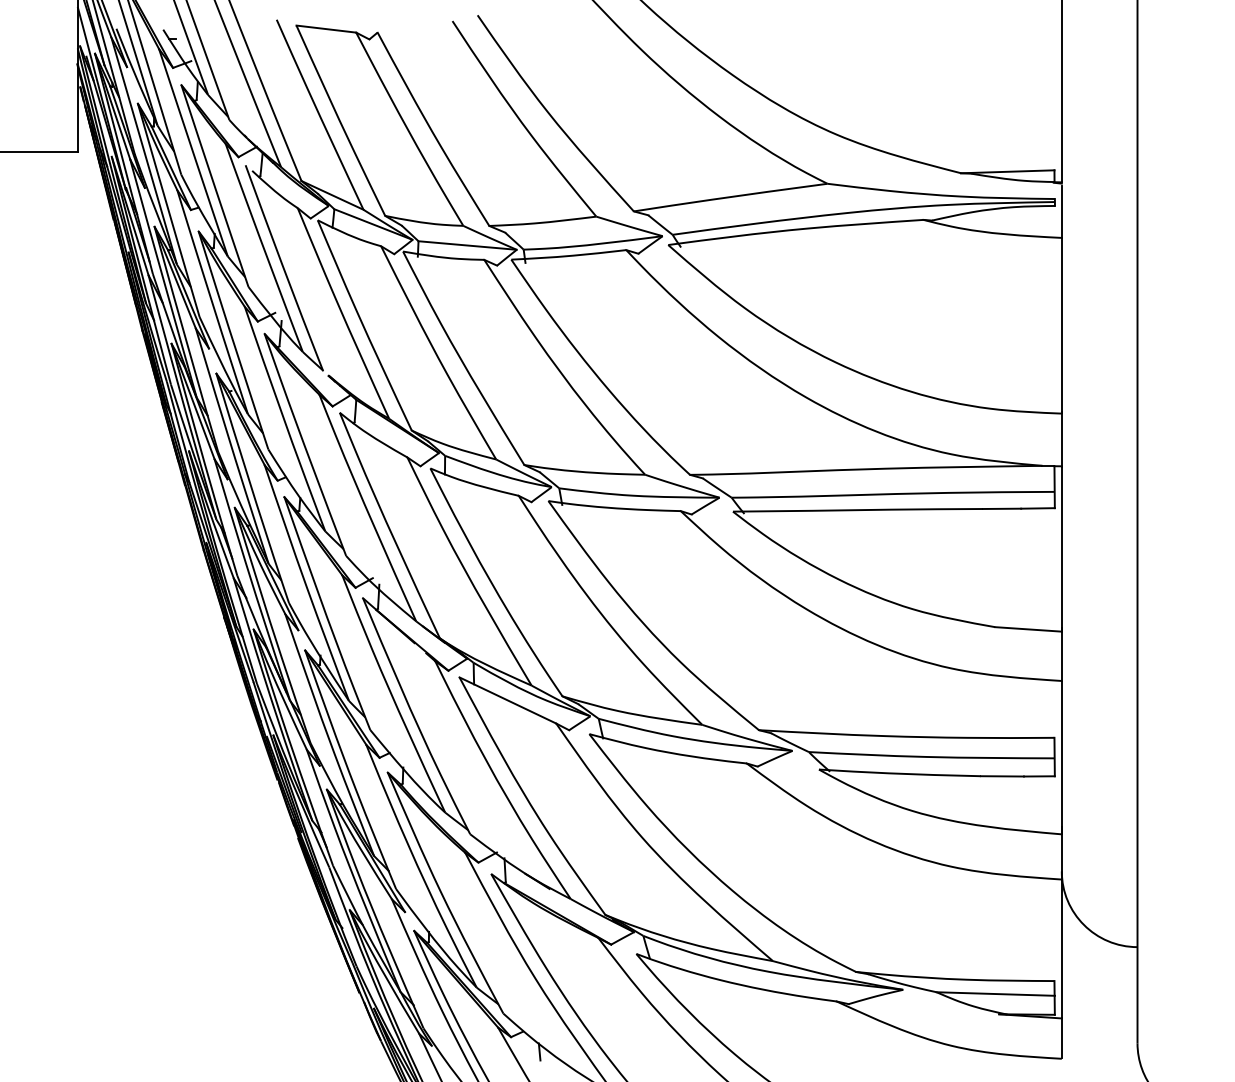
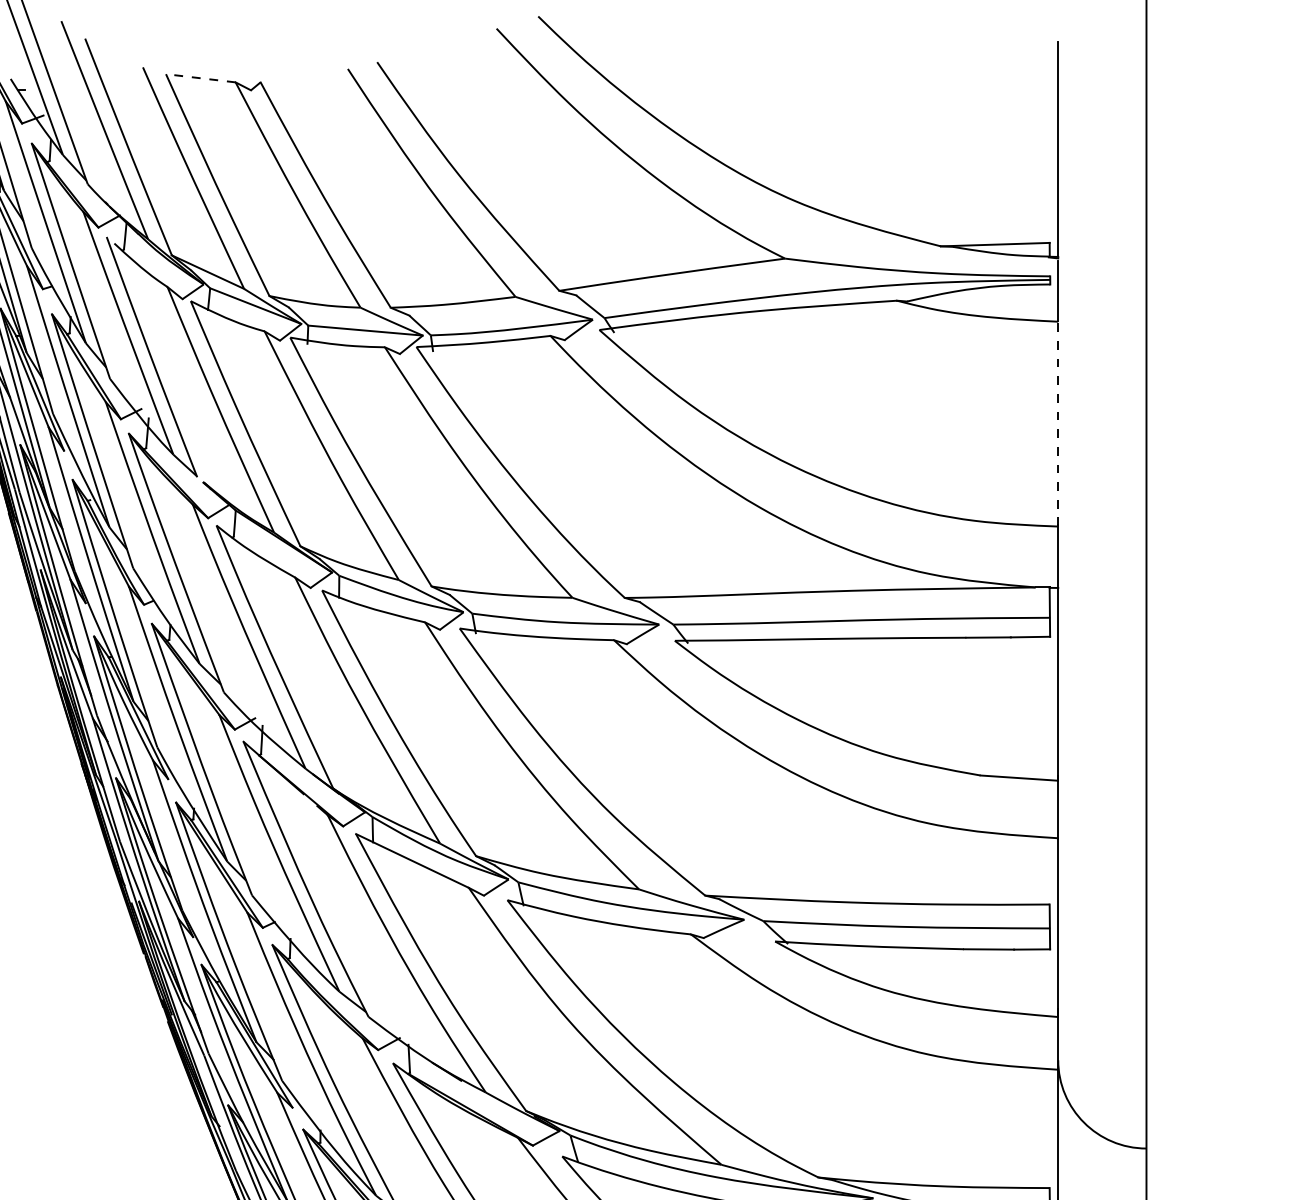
line: (325, 29) -> (199, 78), solid -> dashed
line: (1061, 325) -> (1057, 423), solid -> dashed

